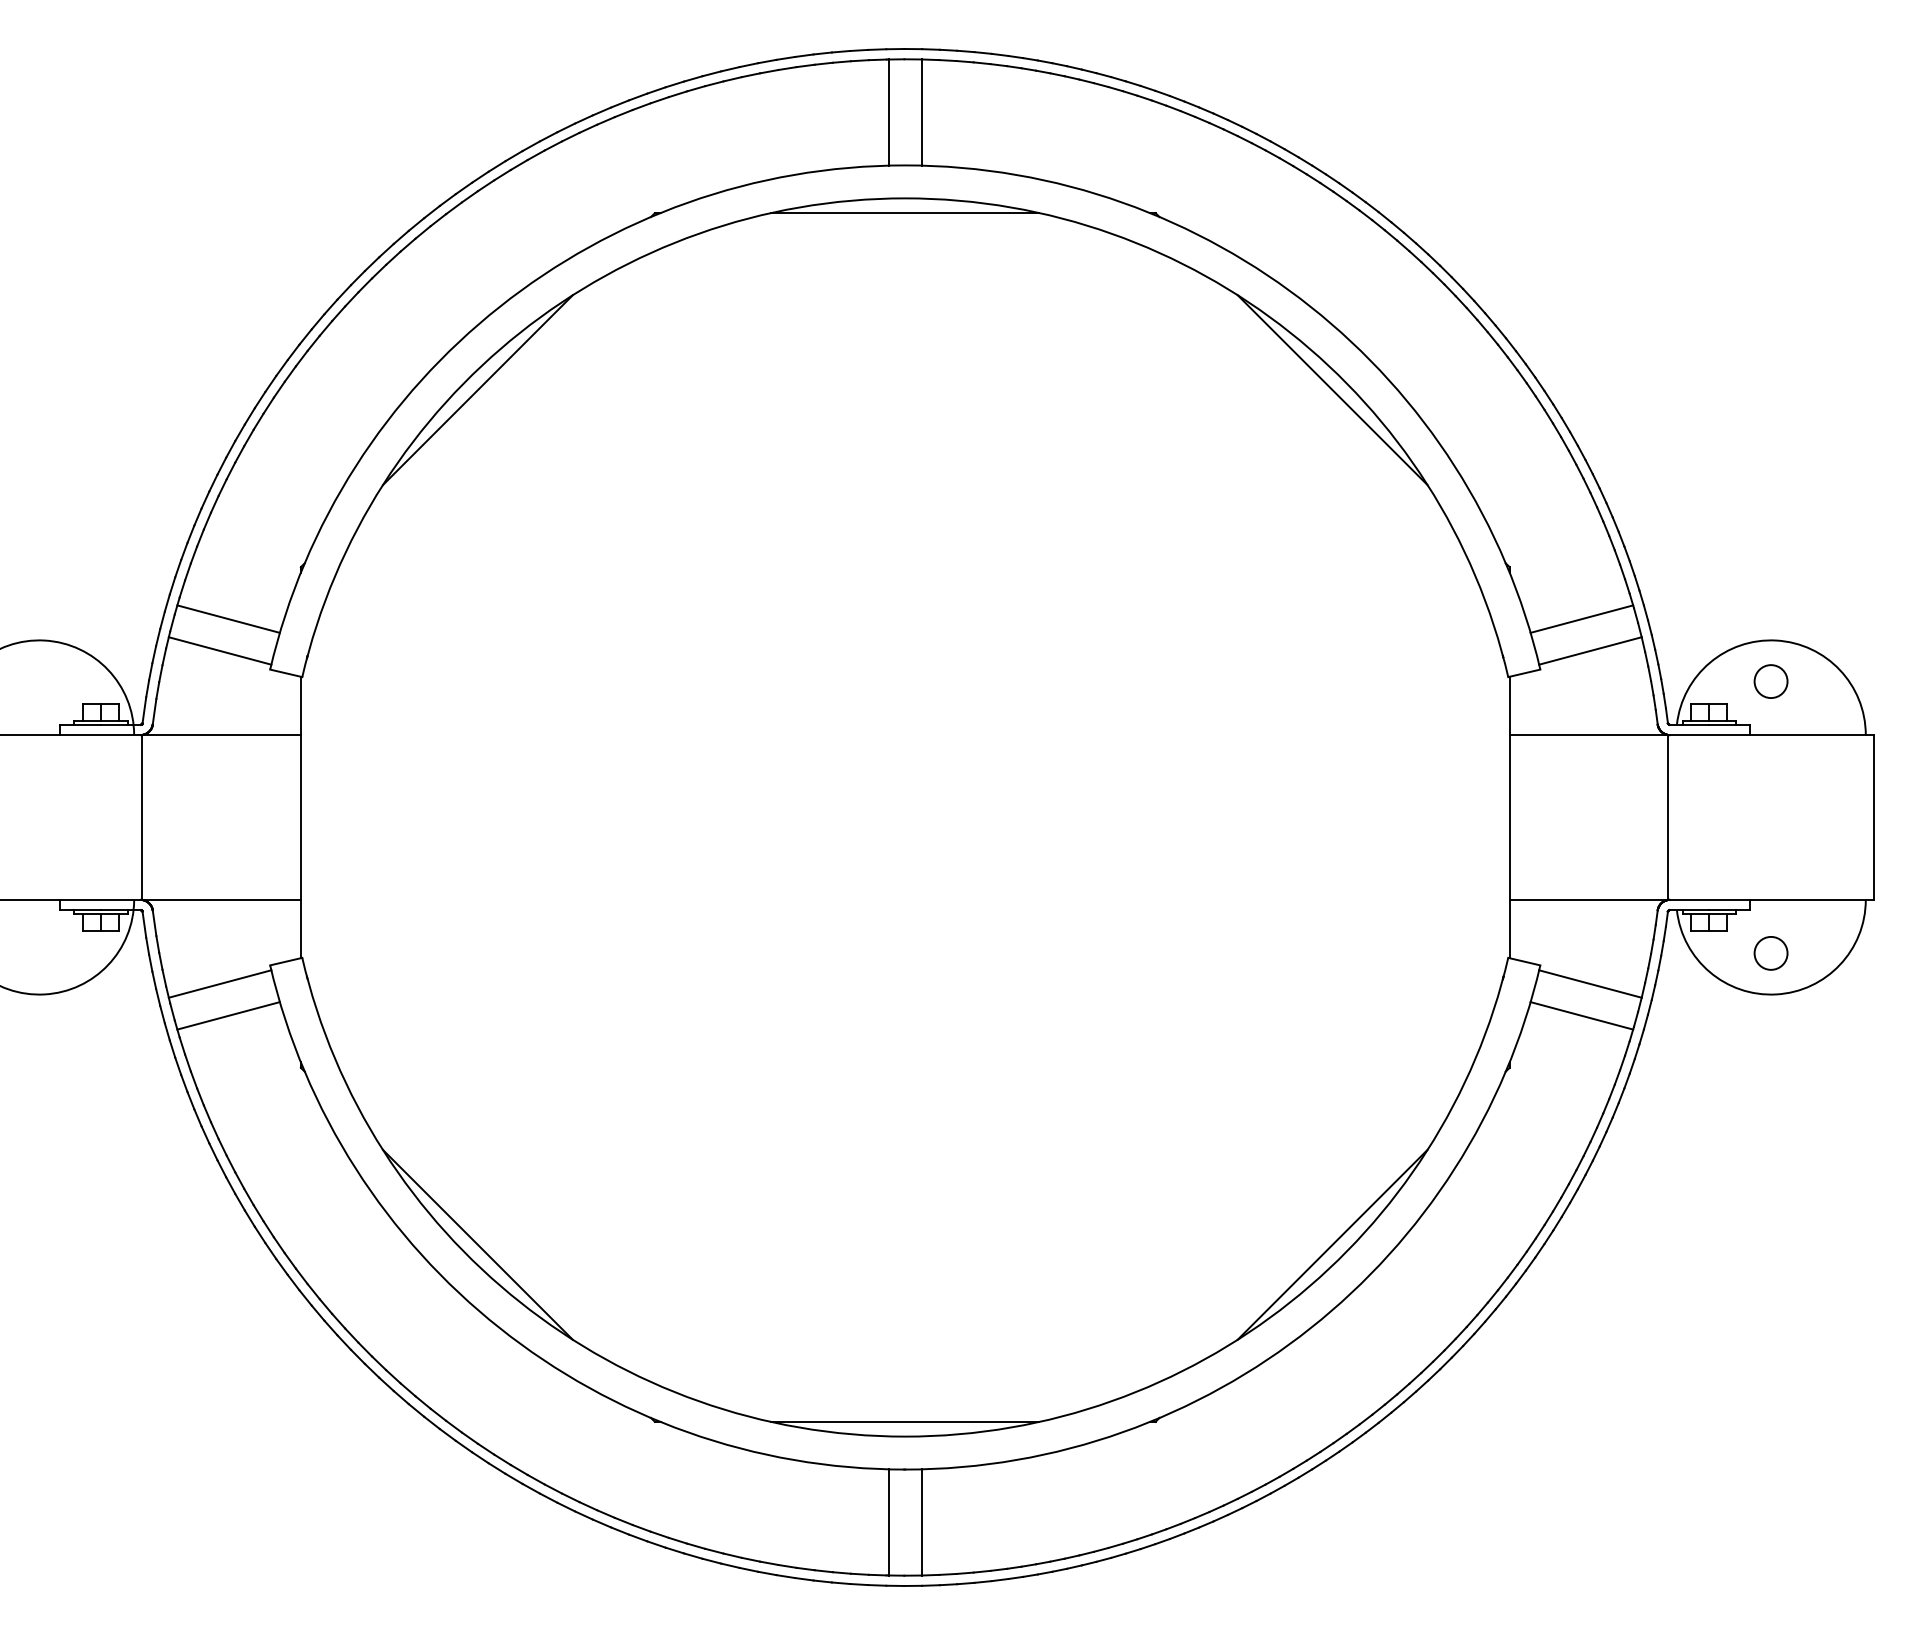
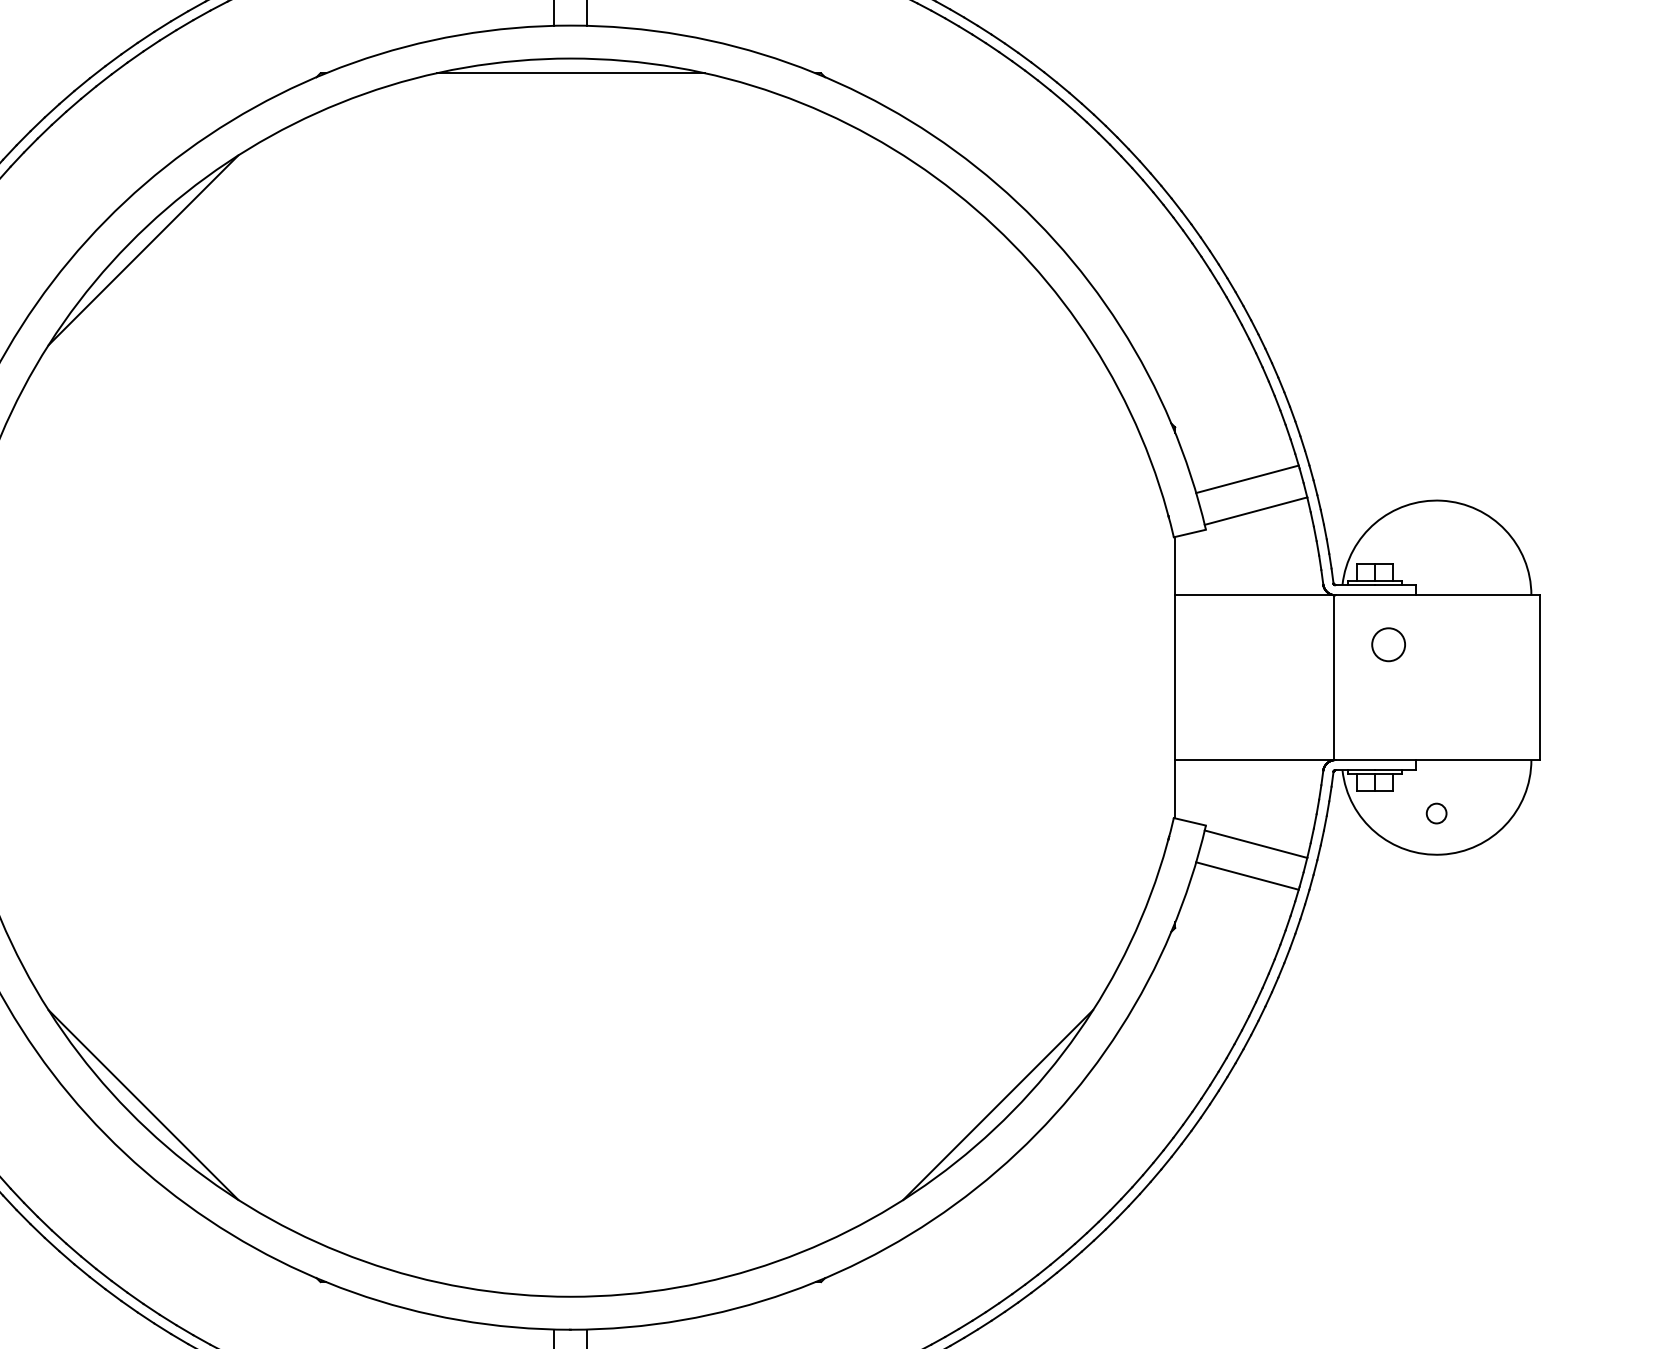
line: (1332, 390) -> (998, 250), removed
circle: (1770, 681) -> (1388, 644), moved
circle: (1770, 952) -> (1436, 812), size x0.6
line: (905, 1421) -> (571, 1281), removed

